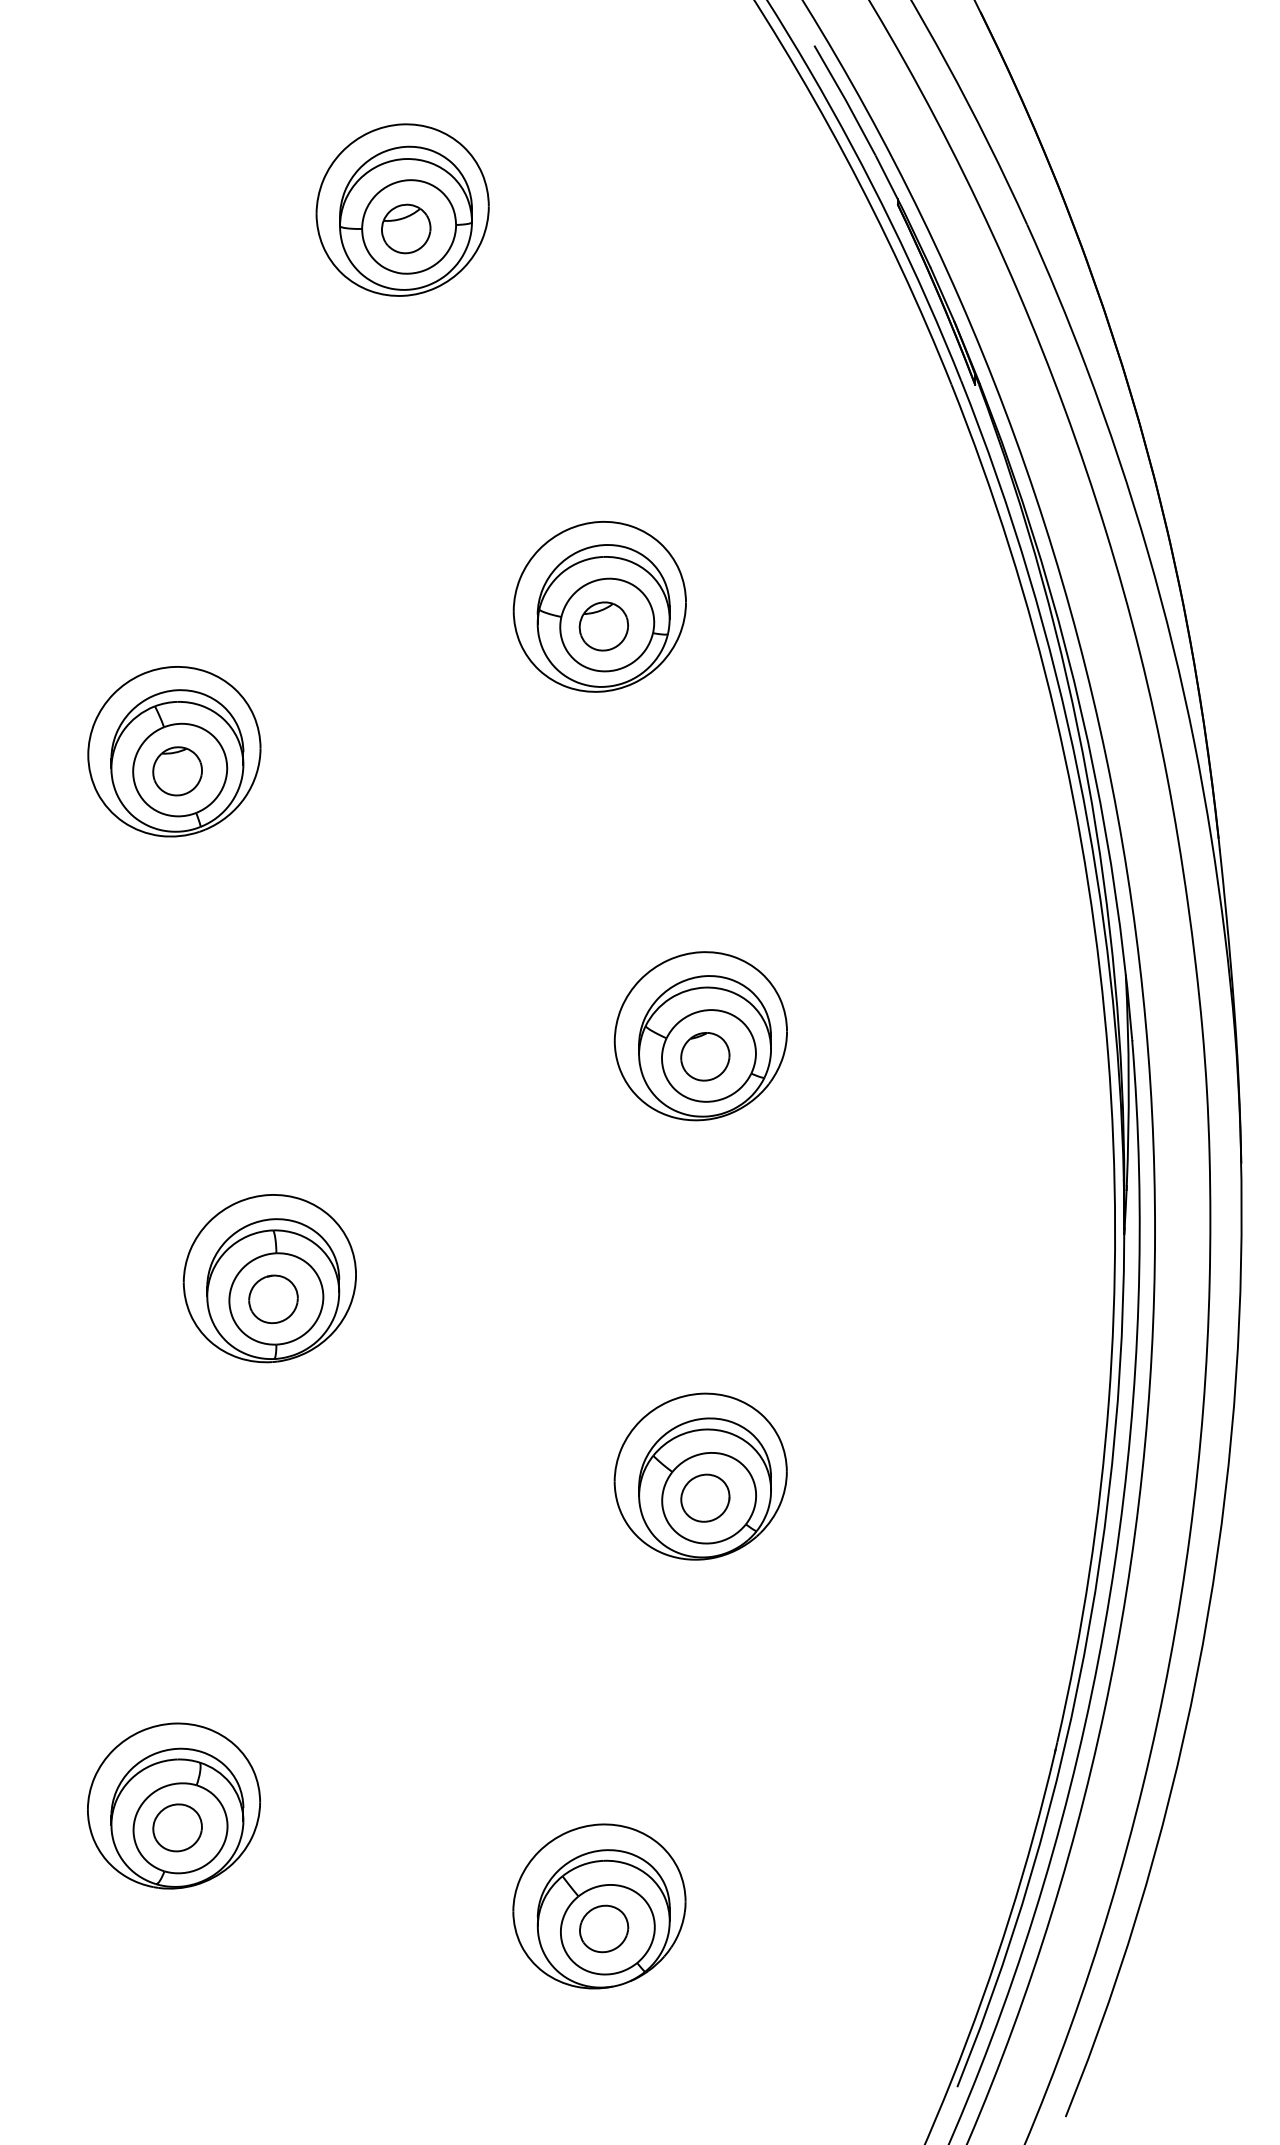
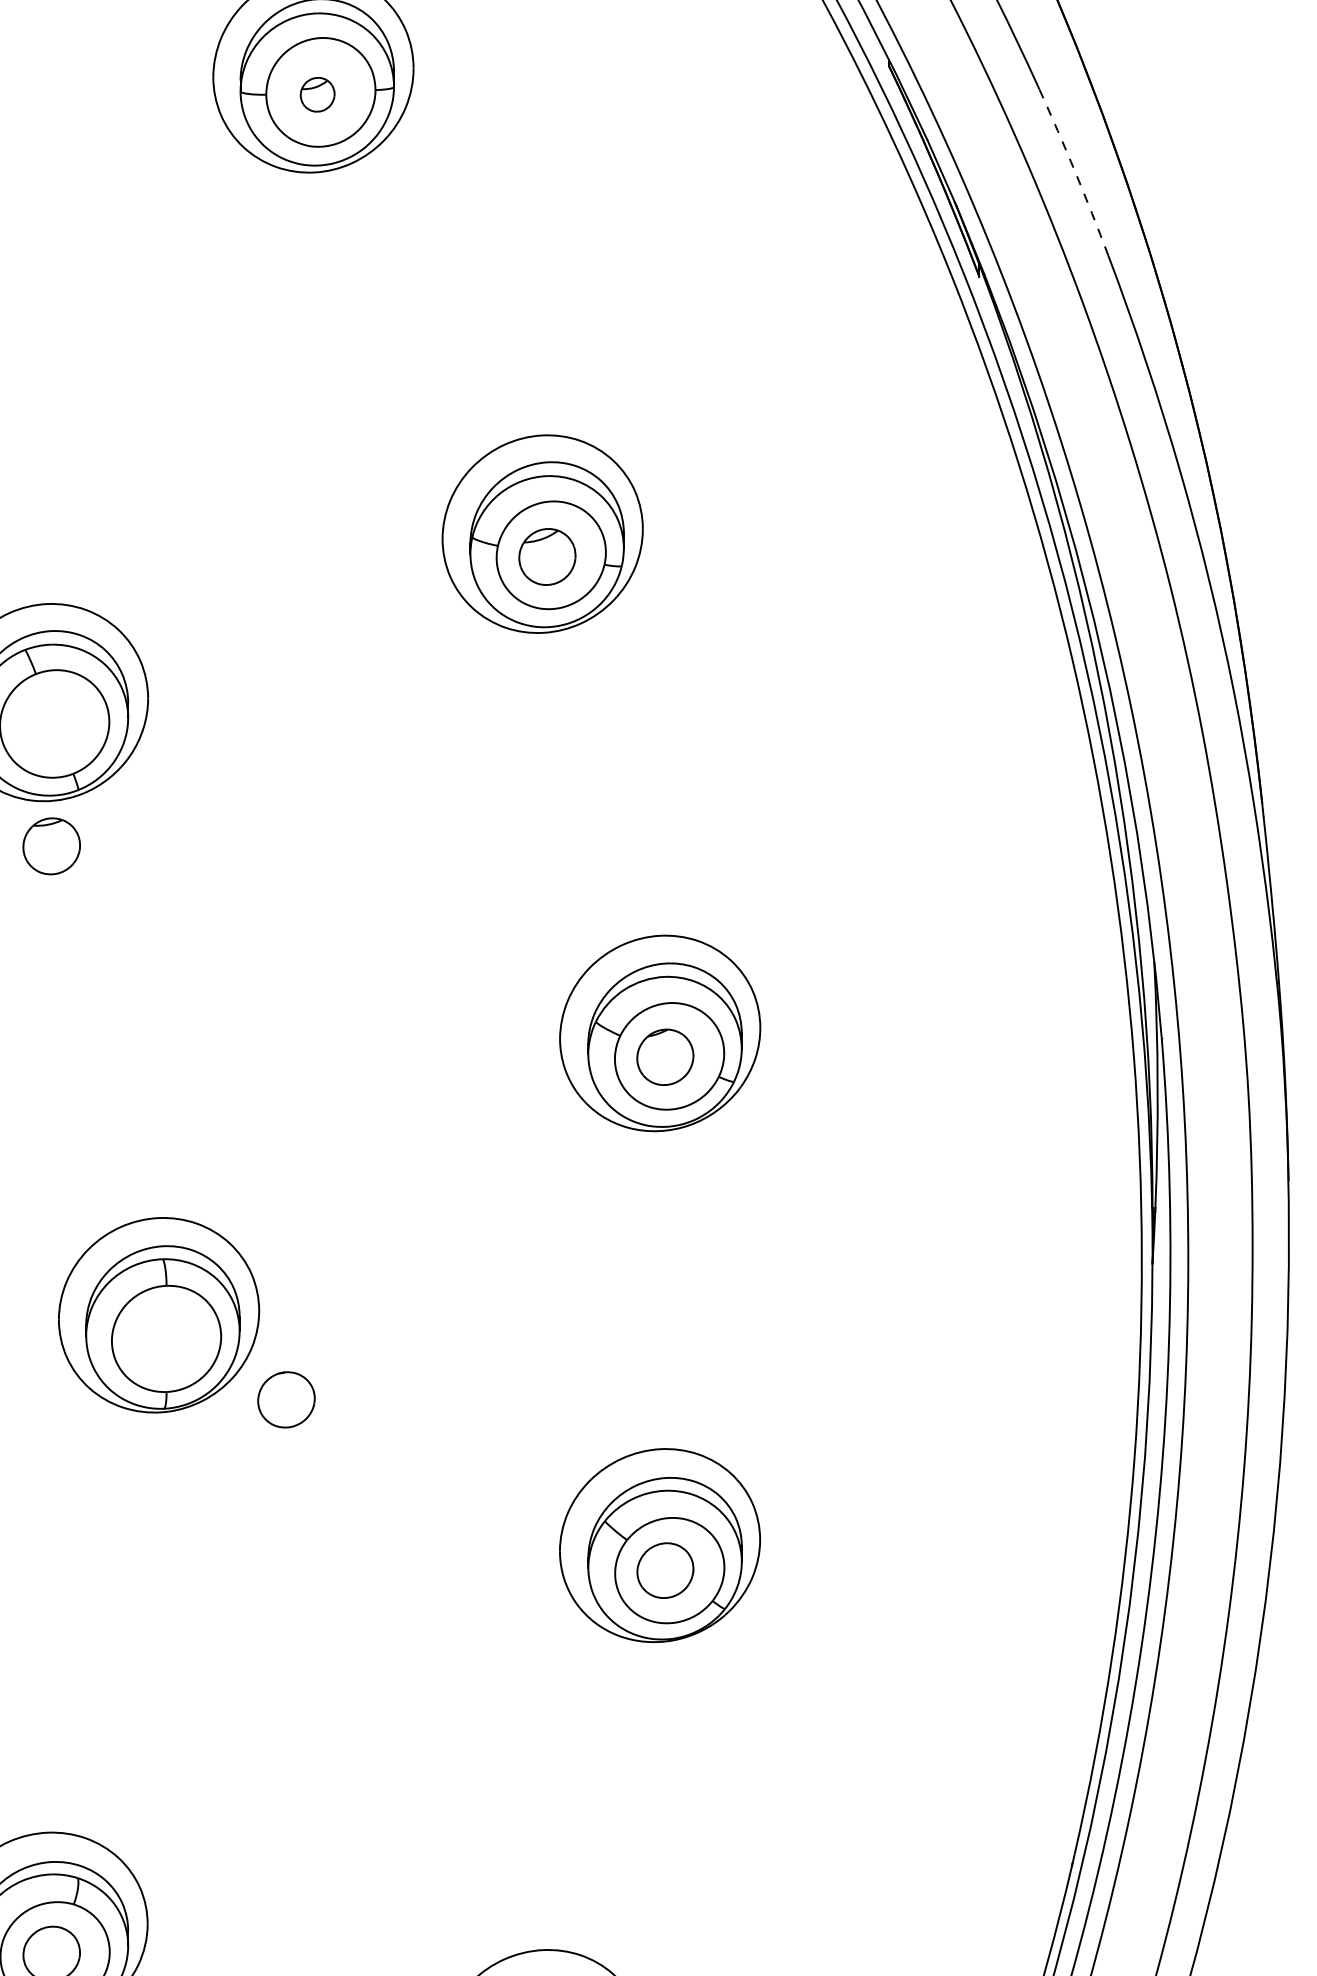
part: (406, 228) -> (317, 94), size x0.6
arc: (1057, 295) -> (1074, 172), solid -> dashed
part: (177, 771) -> (51, 846), moved
part: (273, 1299) -> (286, 1400), moved

